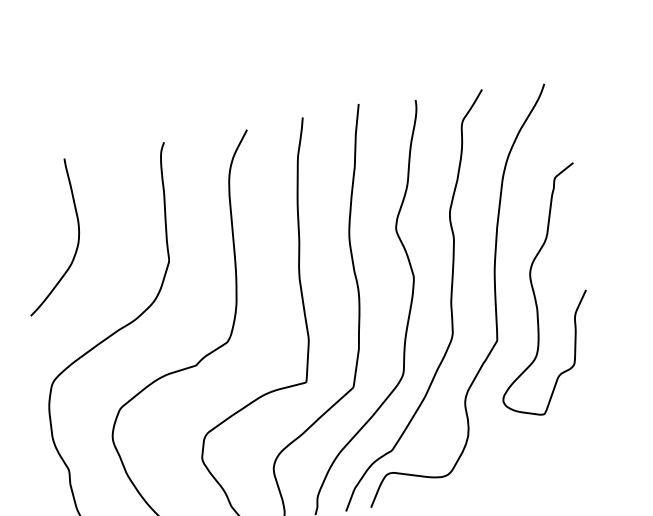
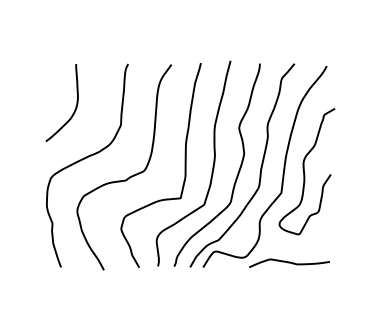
curve: (534, 471) -> (289, 262), added

